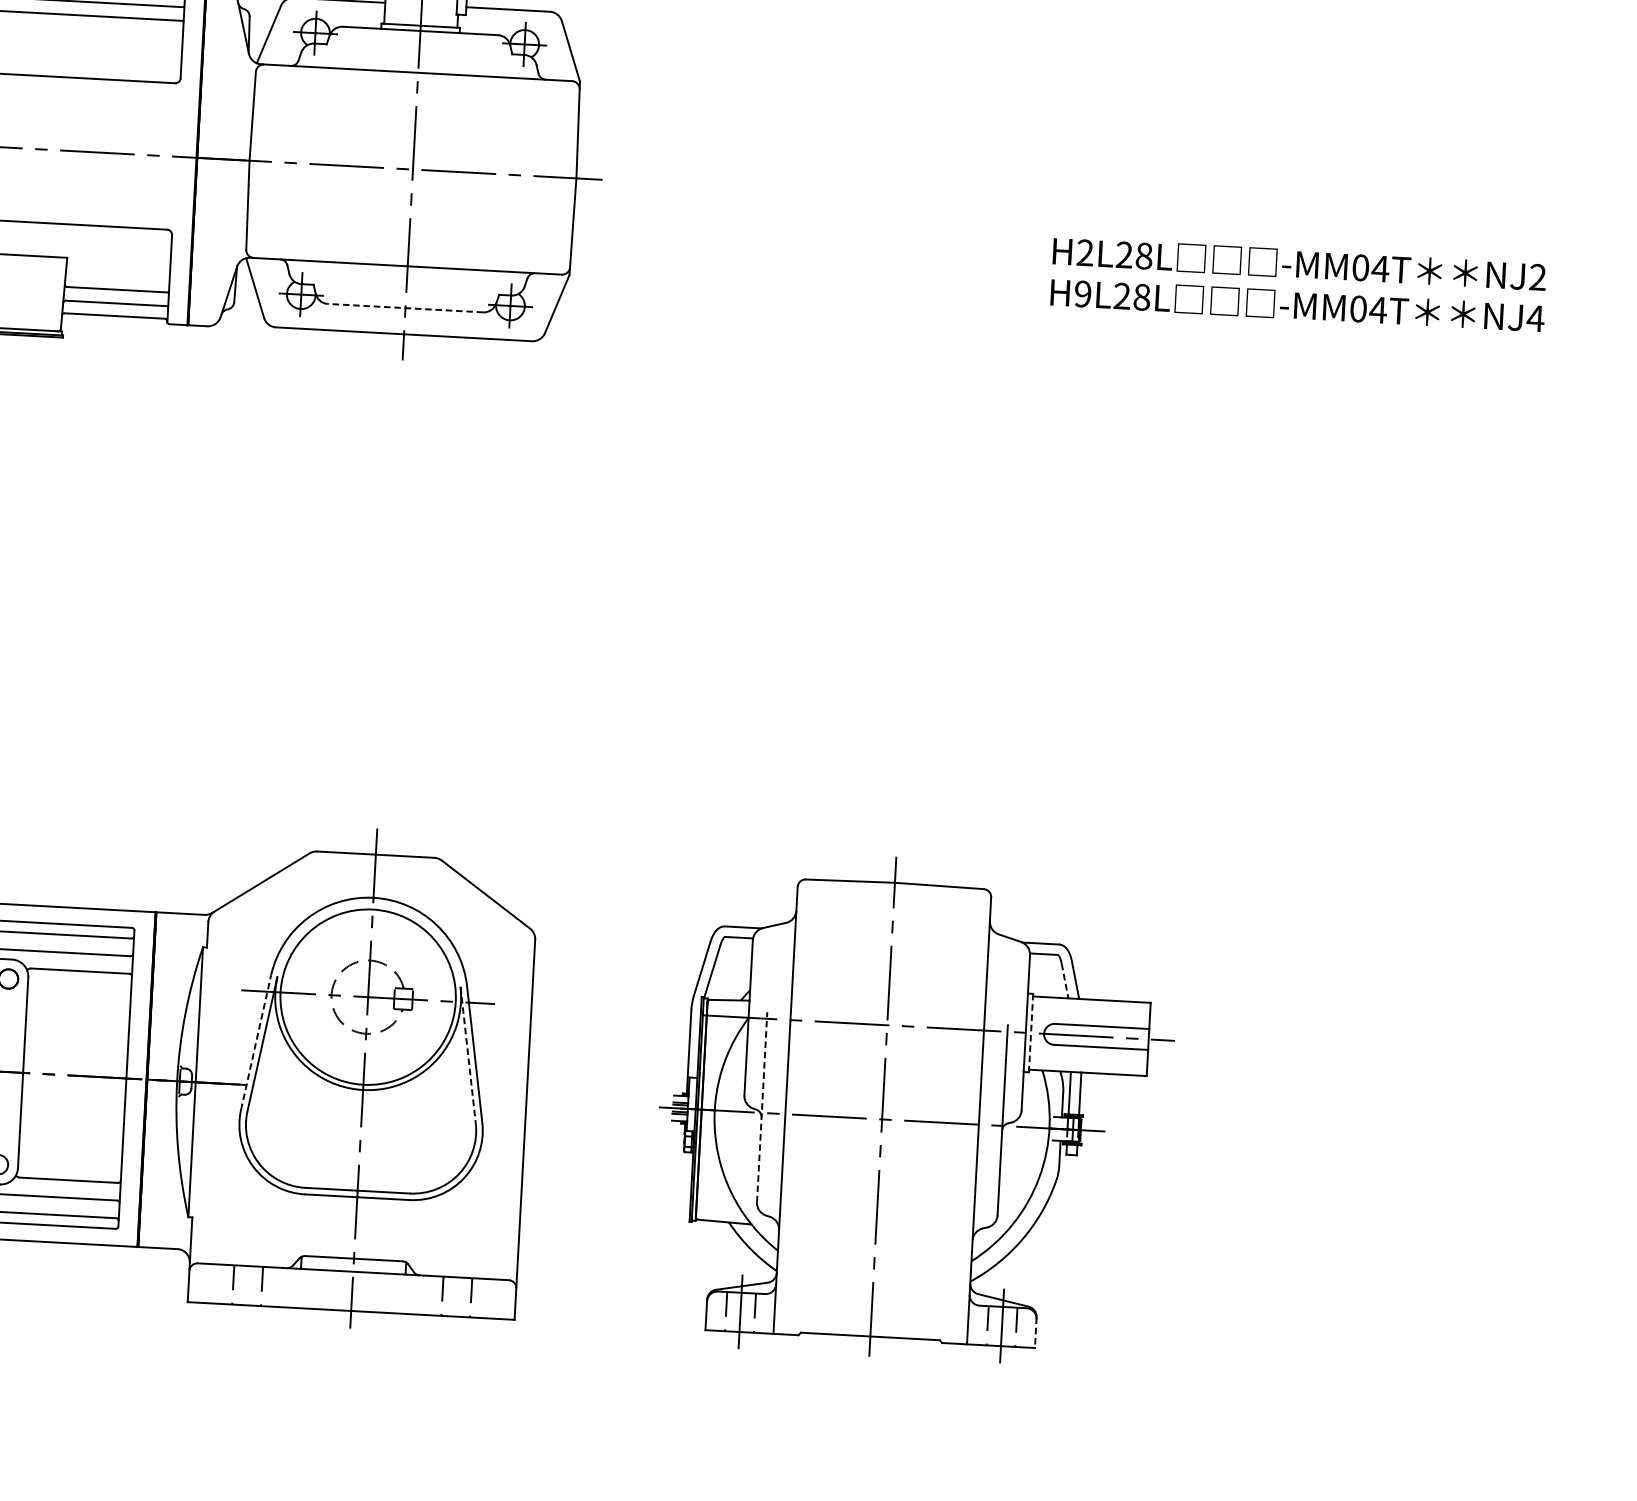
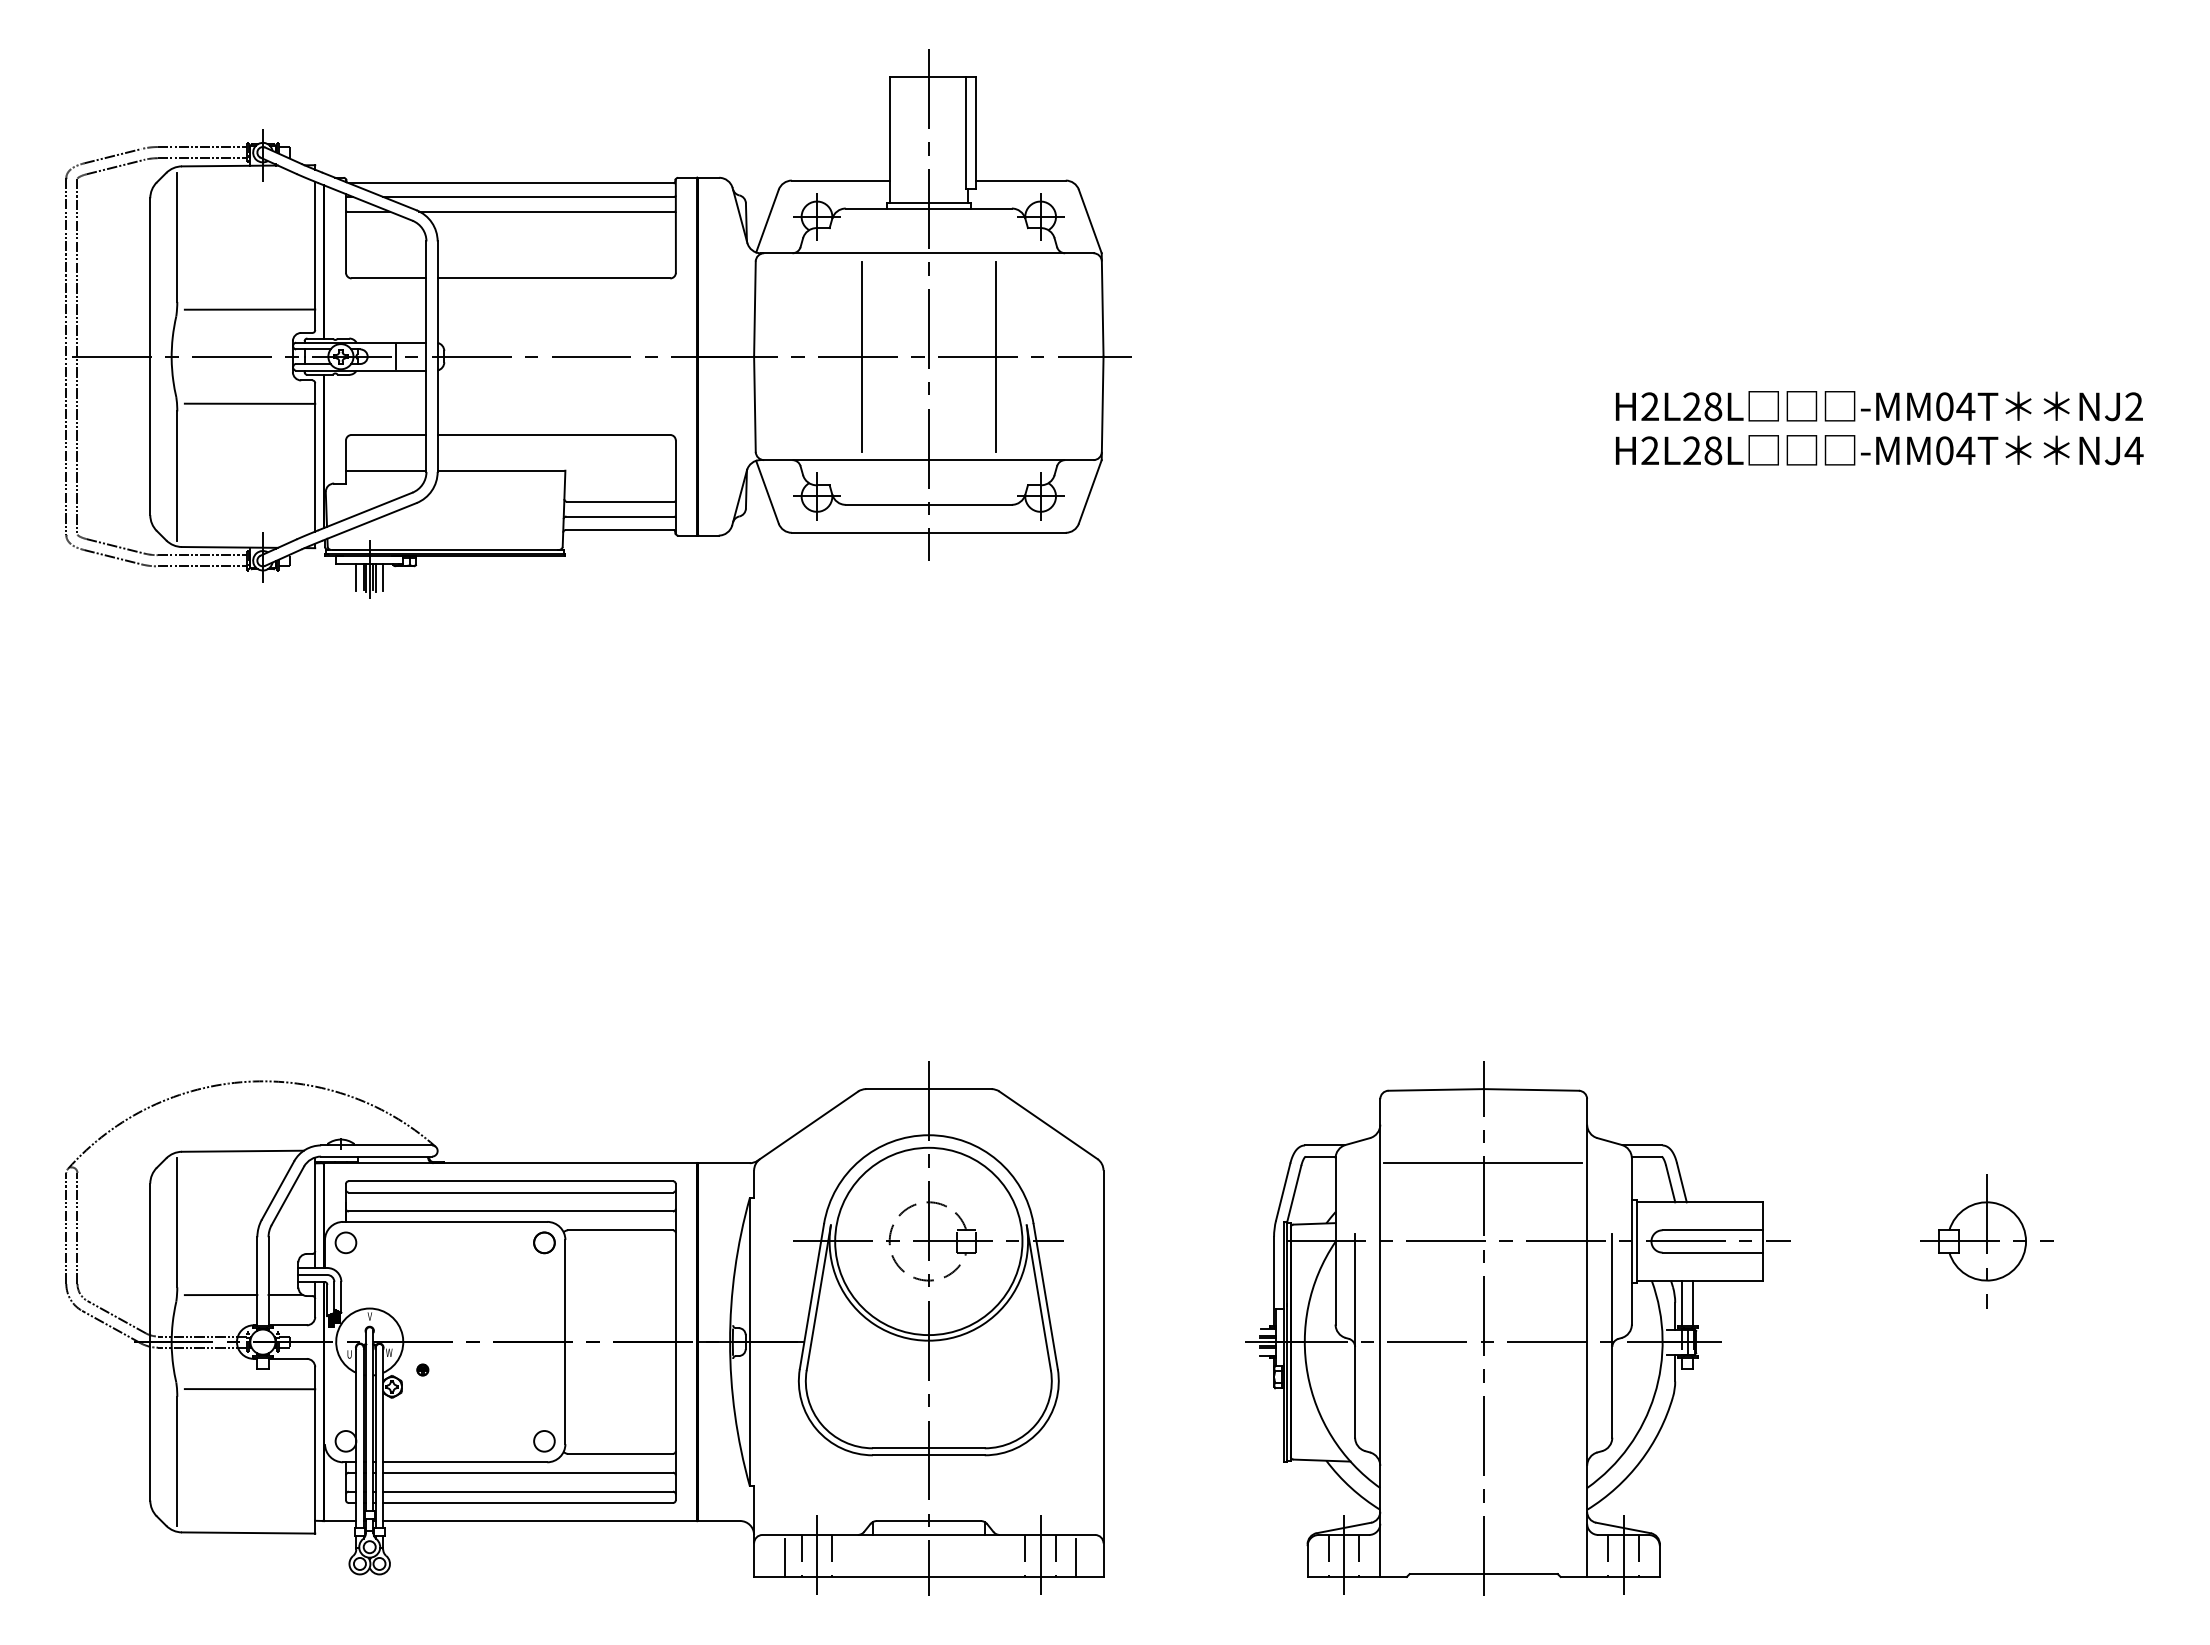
line: (350, 165) -> (861, 356), added
line: (475, 172) -> (995, 356), added
text: (1082, 293) -> (1649, 450), H9L28L -> H2L28L
line: (405, 307) -> (928, 504), dashed -> solid
line: (890, 952) -> (1483, 1163), added
line: (1064, 981) -> (1670, 1184), dashed -> solid
line: (1031, 1033) -> (1637, 1241), dashed -> solid
line: (255, 1042) -> (811, 1296), dashed -> solid
part: (1357, 1050) -> (1986, 1241), added
line: (467, 1055) -> (1038, 1297), dashed -> solid
line: (762, 1107) -> (1355, 1336), dashed -> solid
line: (217, 1285) -> (784, 1557), added
line: (248, 1285) -> (817, 1555), added
line: (456, 1296) -> (1040, 1555), added
line: (489, 1300) -> (1075, 1557), added
line: (1035, 1333) -> (1659, 1561), dashed -> solid

